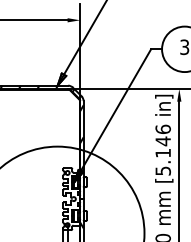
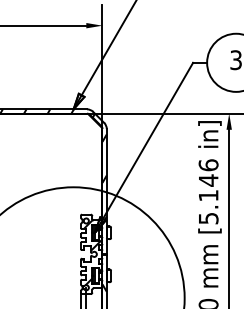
hatch: (71, 197) -> (91, 252), added

